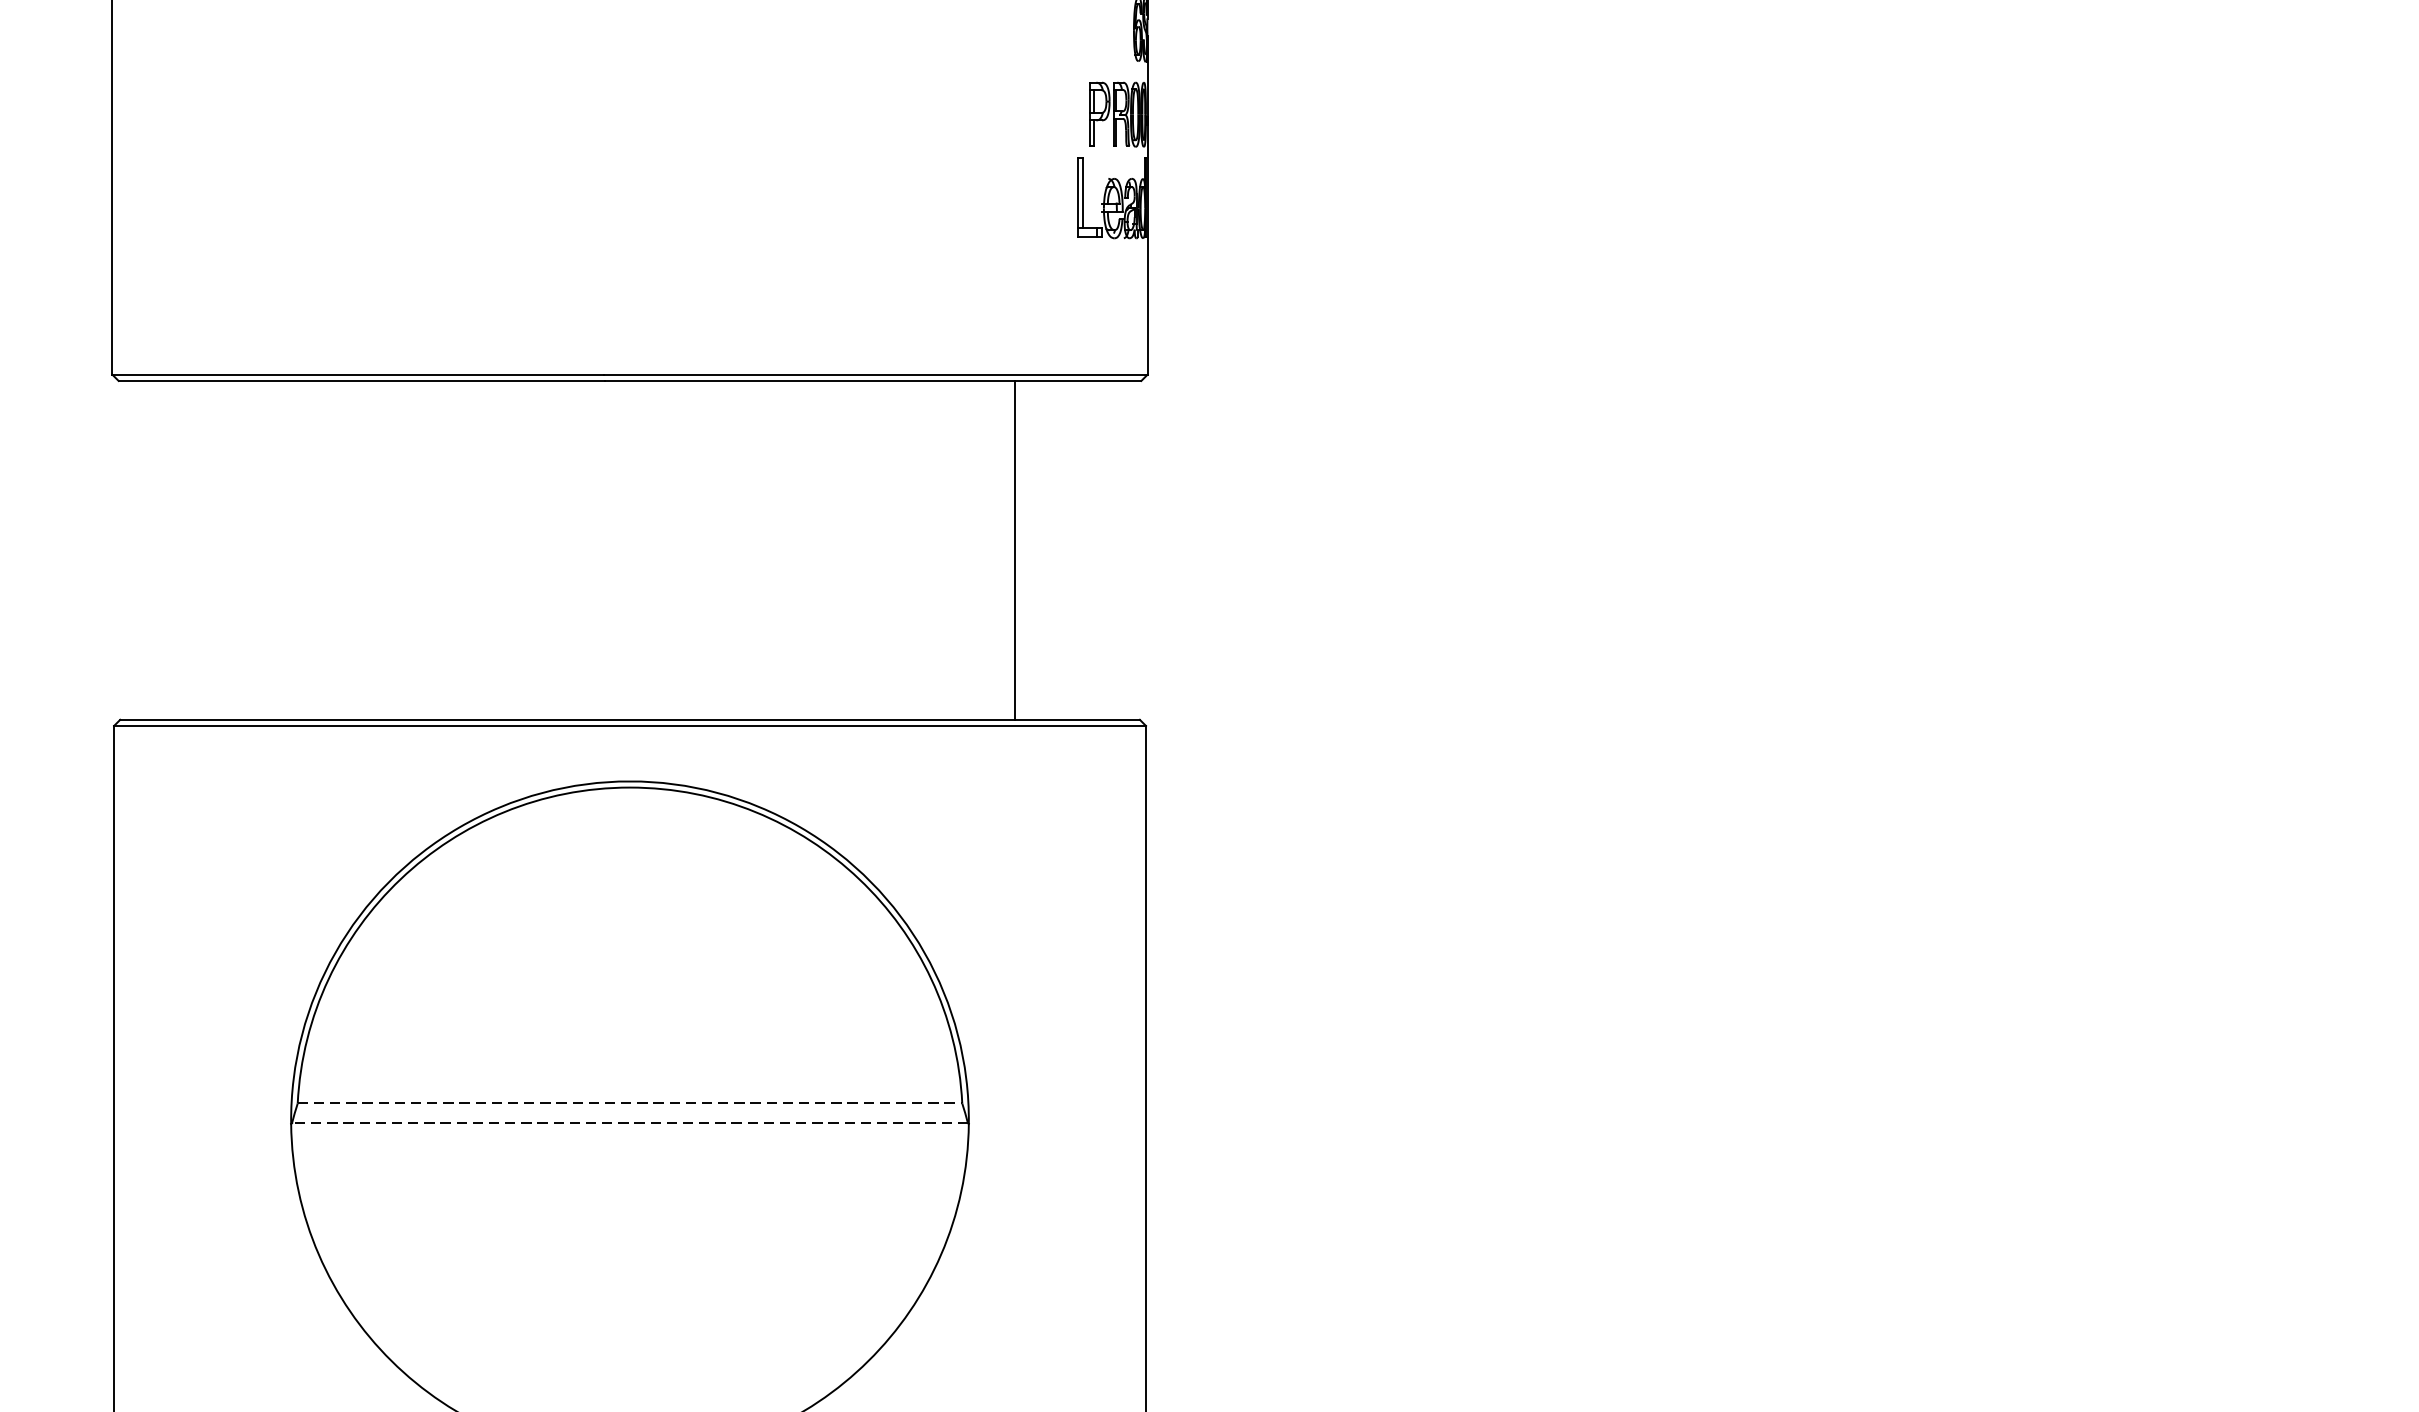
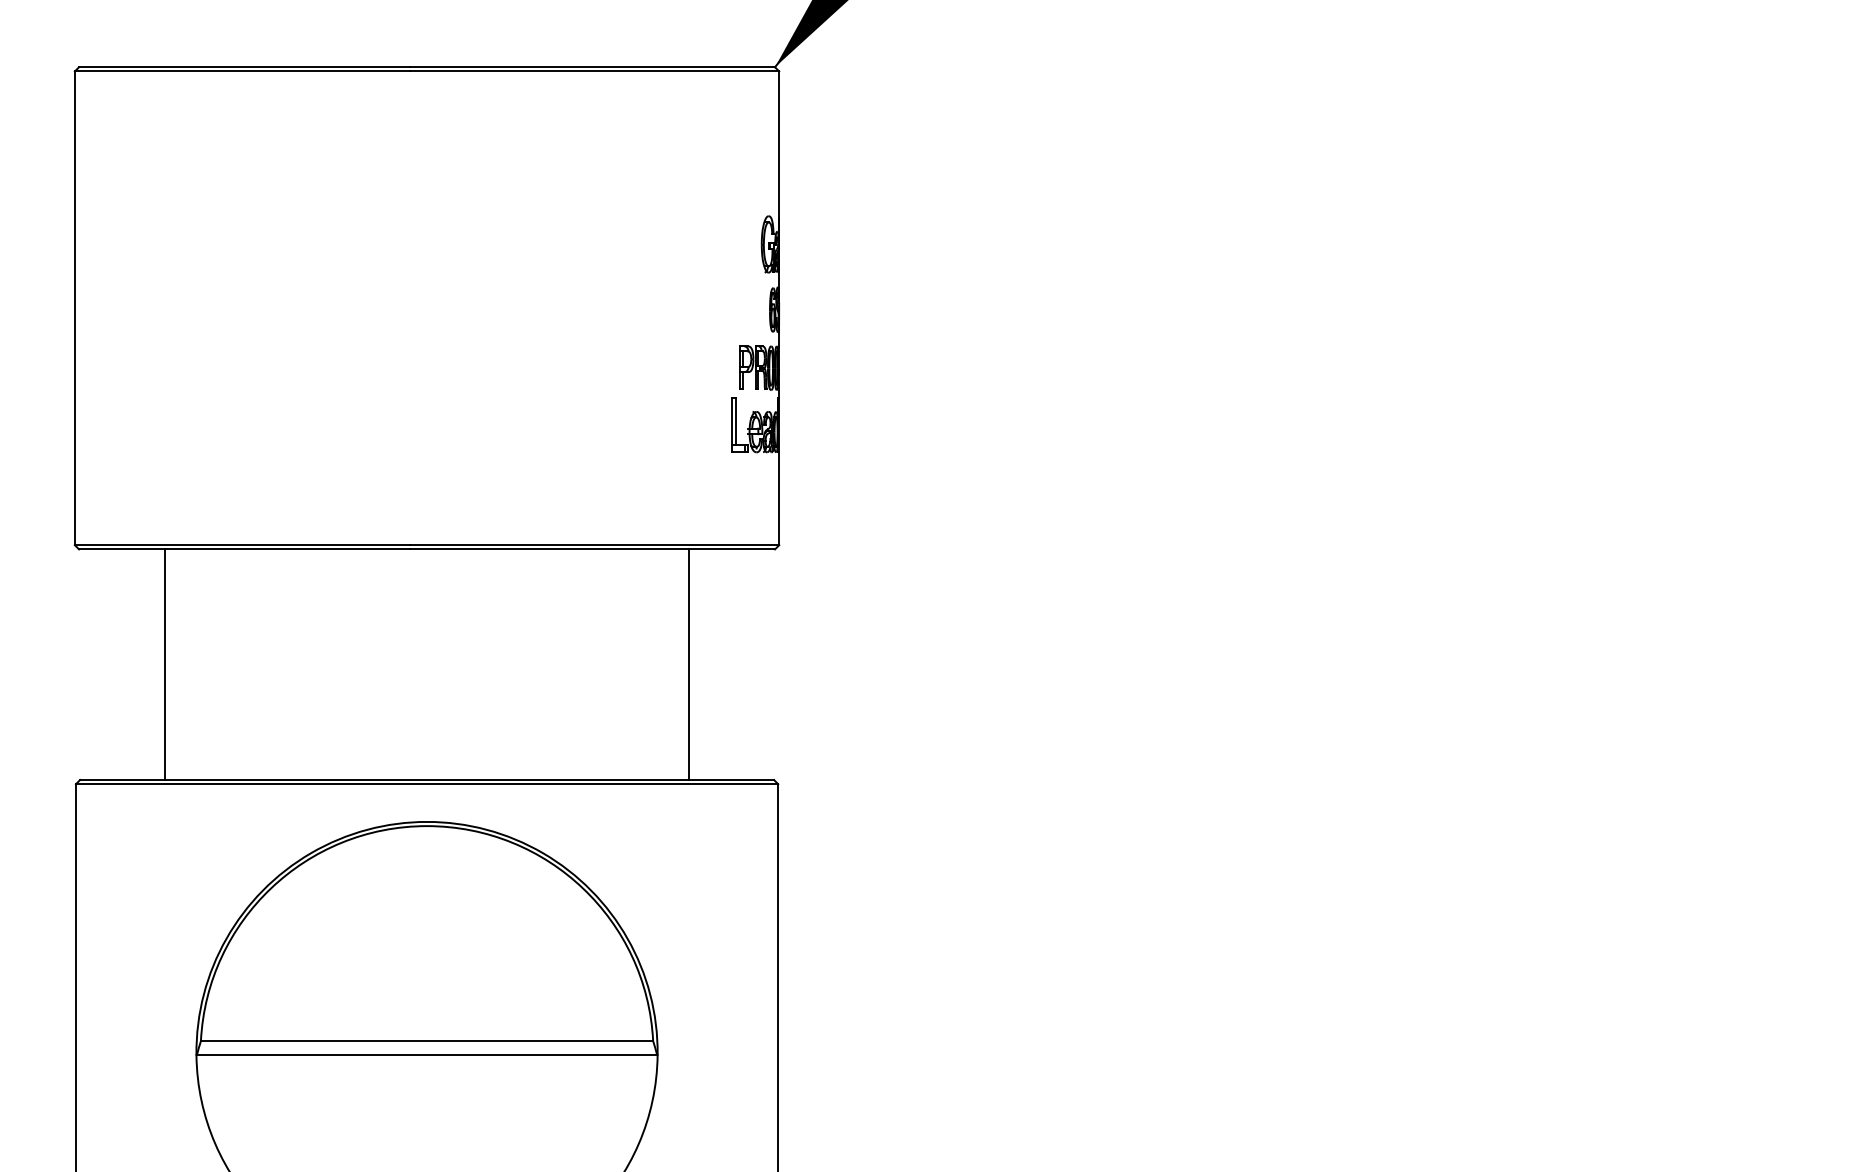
line: (245, 550) -> (165, 664), added
line: (630, 1104) -> (427, 1041), dashed -> solid
line: (629, 1123) -> (426, 1054), dashed -> solid

